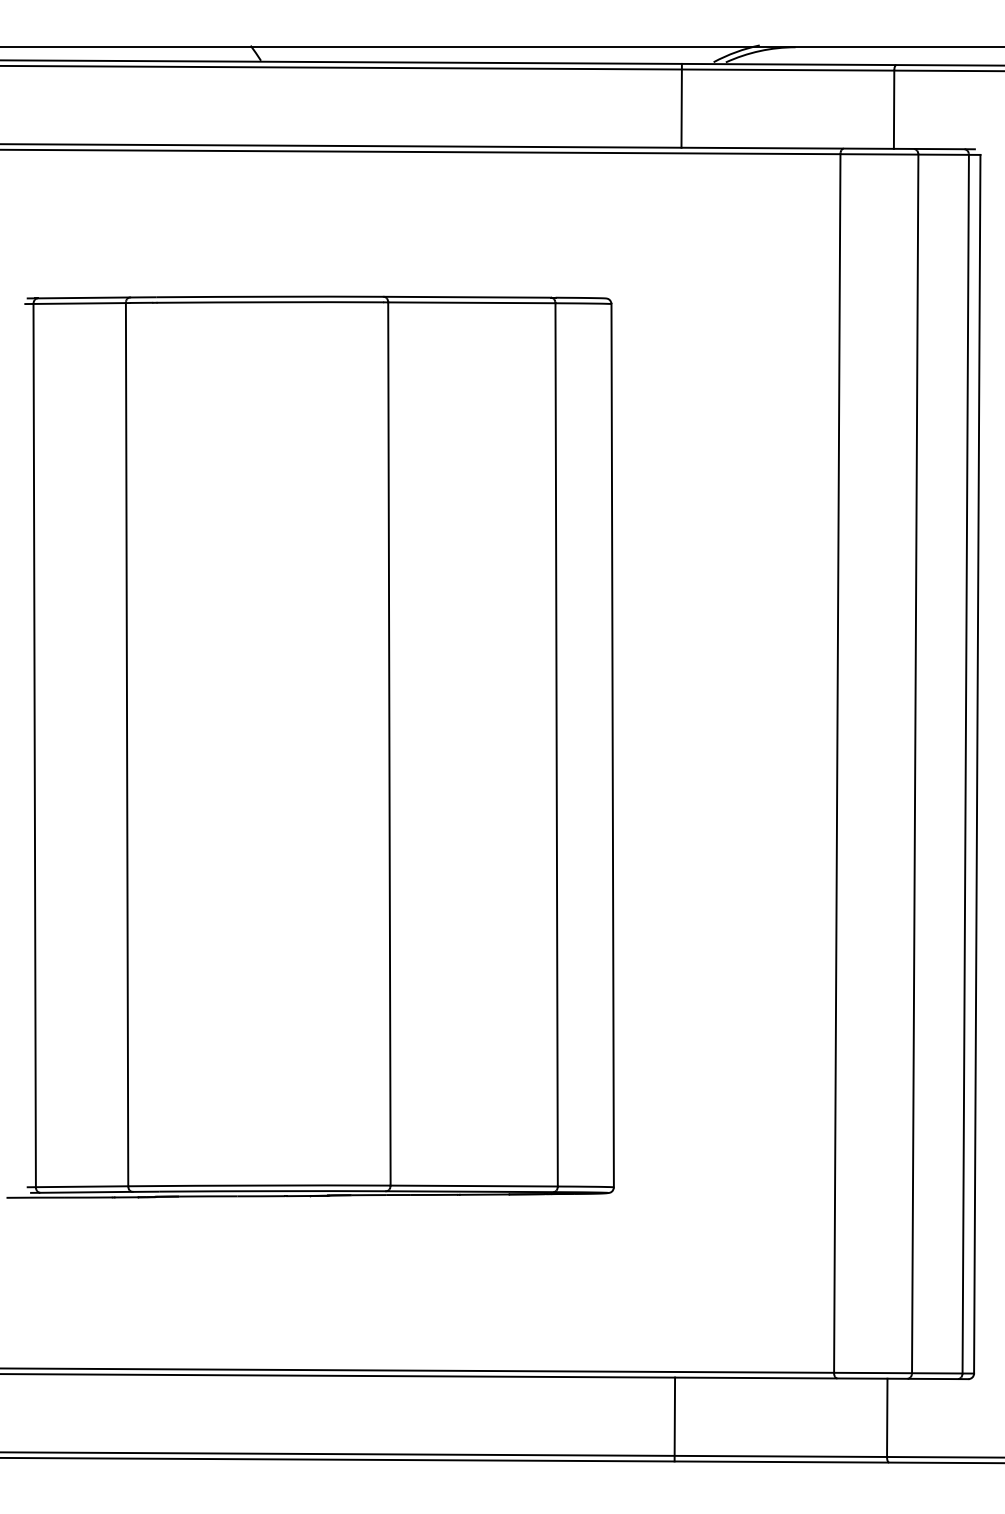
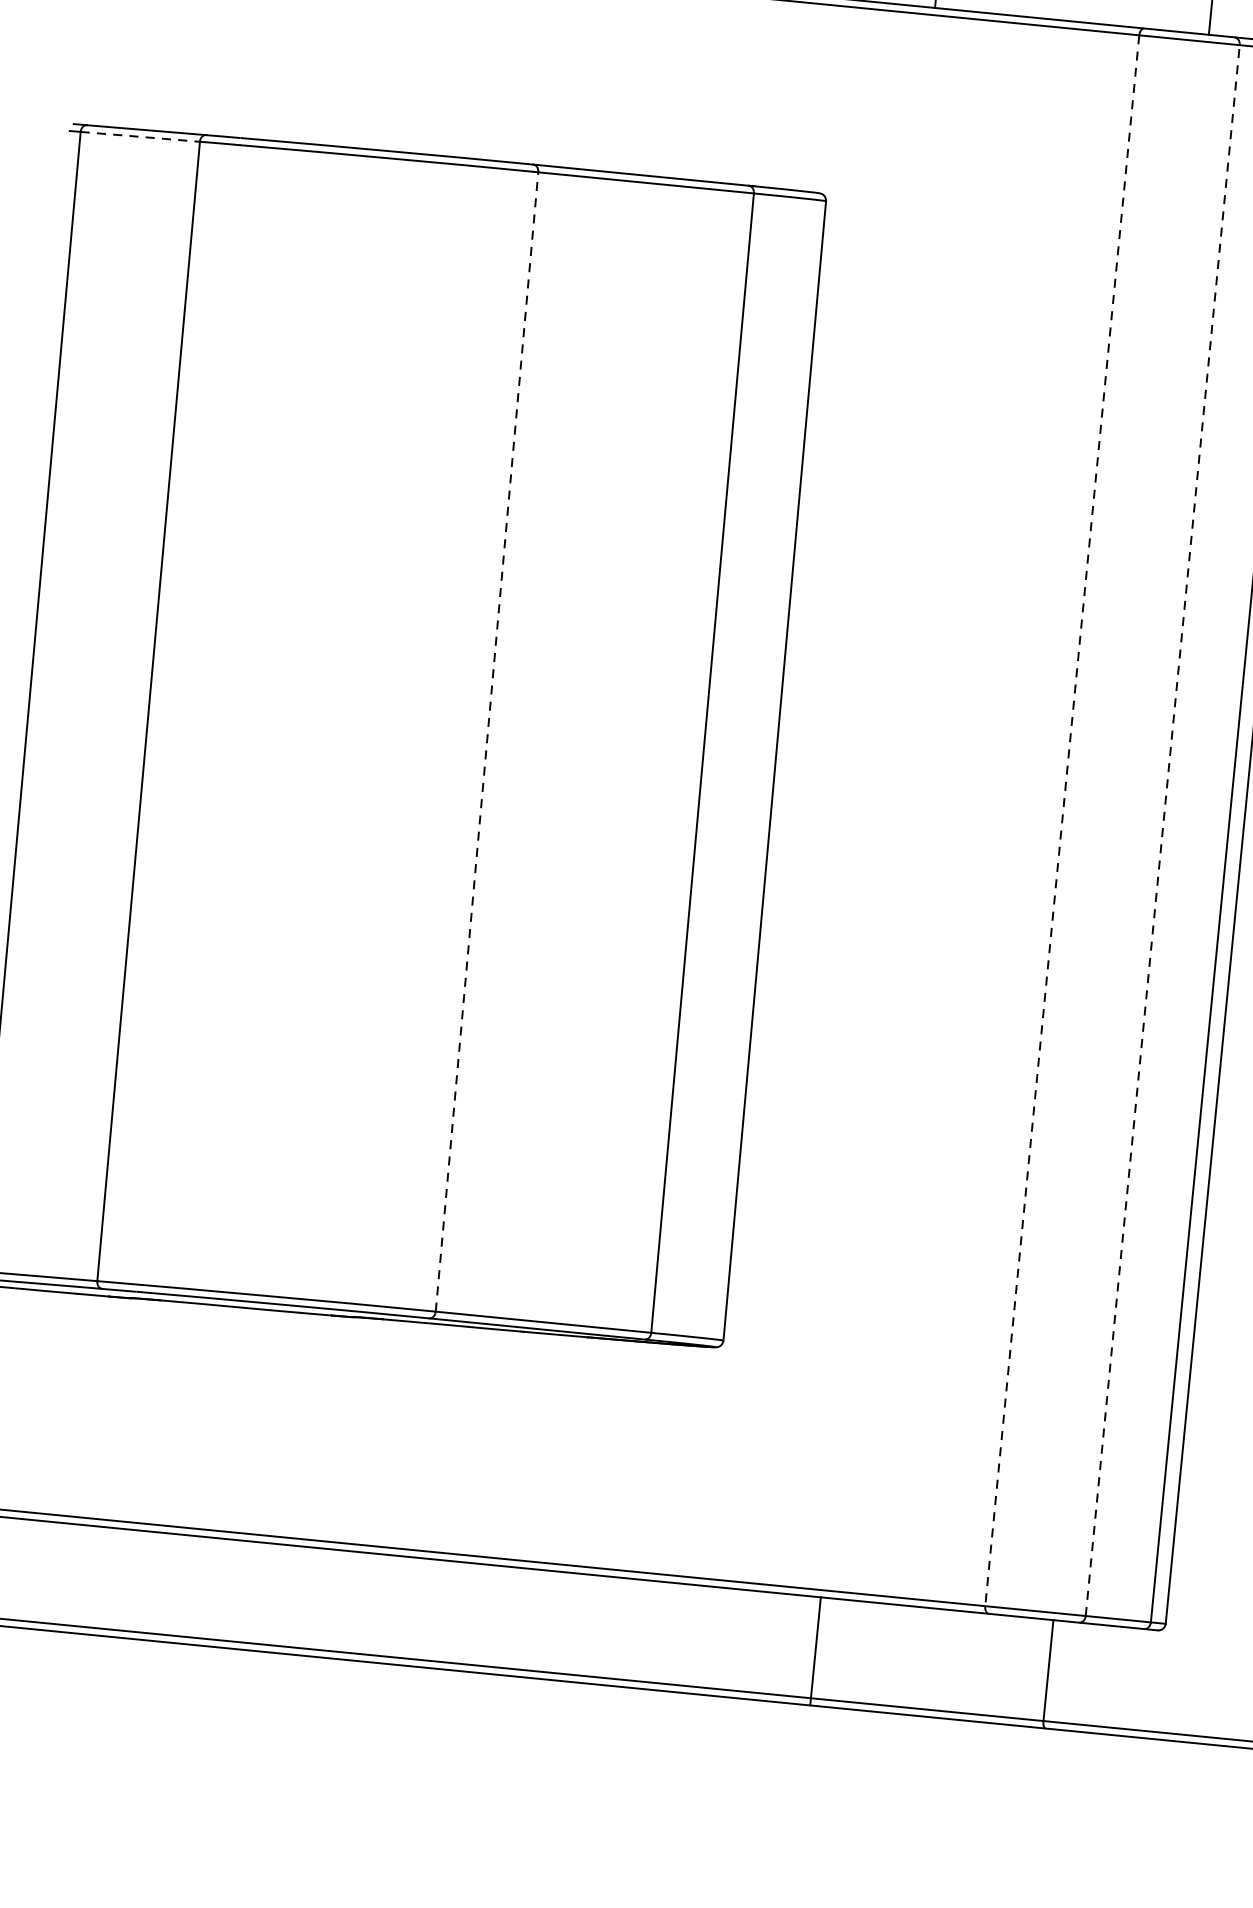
line: (80, 303) -> (141, 136), solid -> dashed
line: (389, 744) -> (487, 742), solid -> dashed
line: (915, 763) -> (1163, 830), solid -> dashed
line: (837, 764) -> (1062, 822), solid -> dashed
line: (674, 1419) -> (815, 1651), moved

